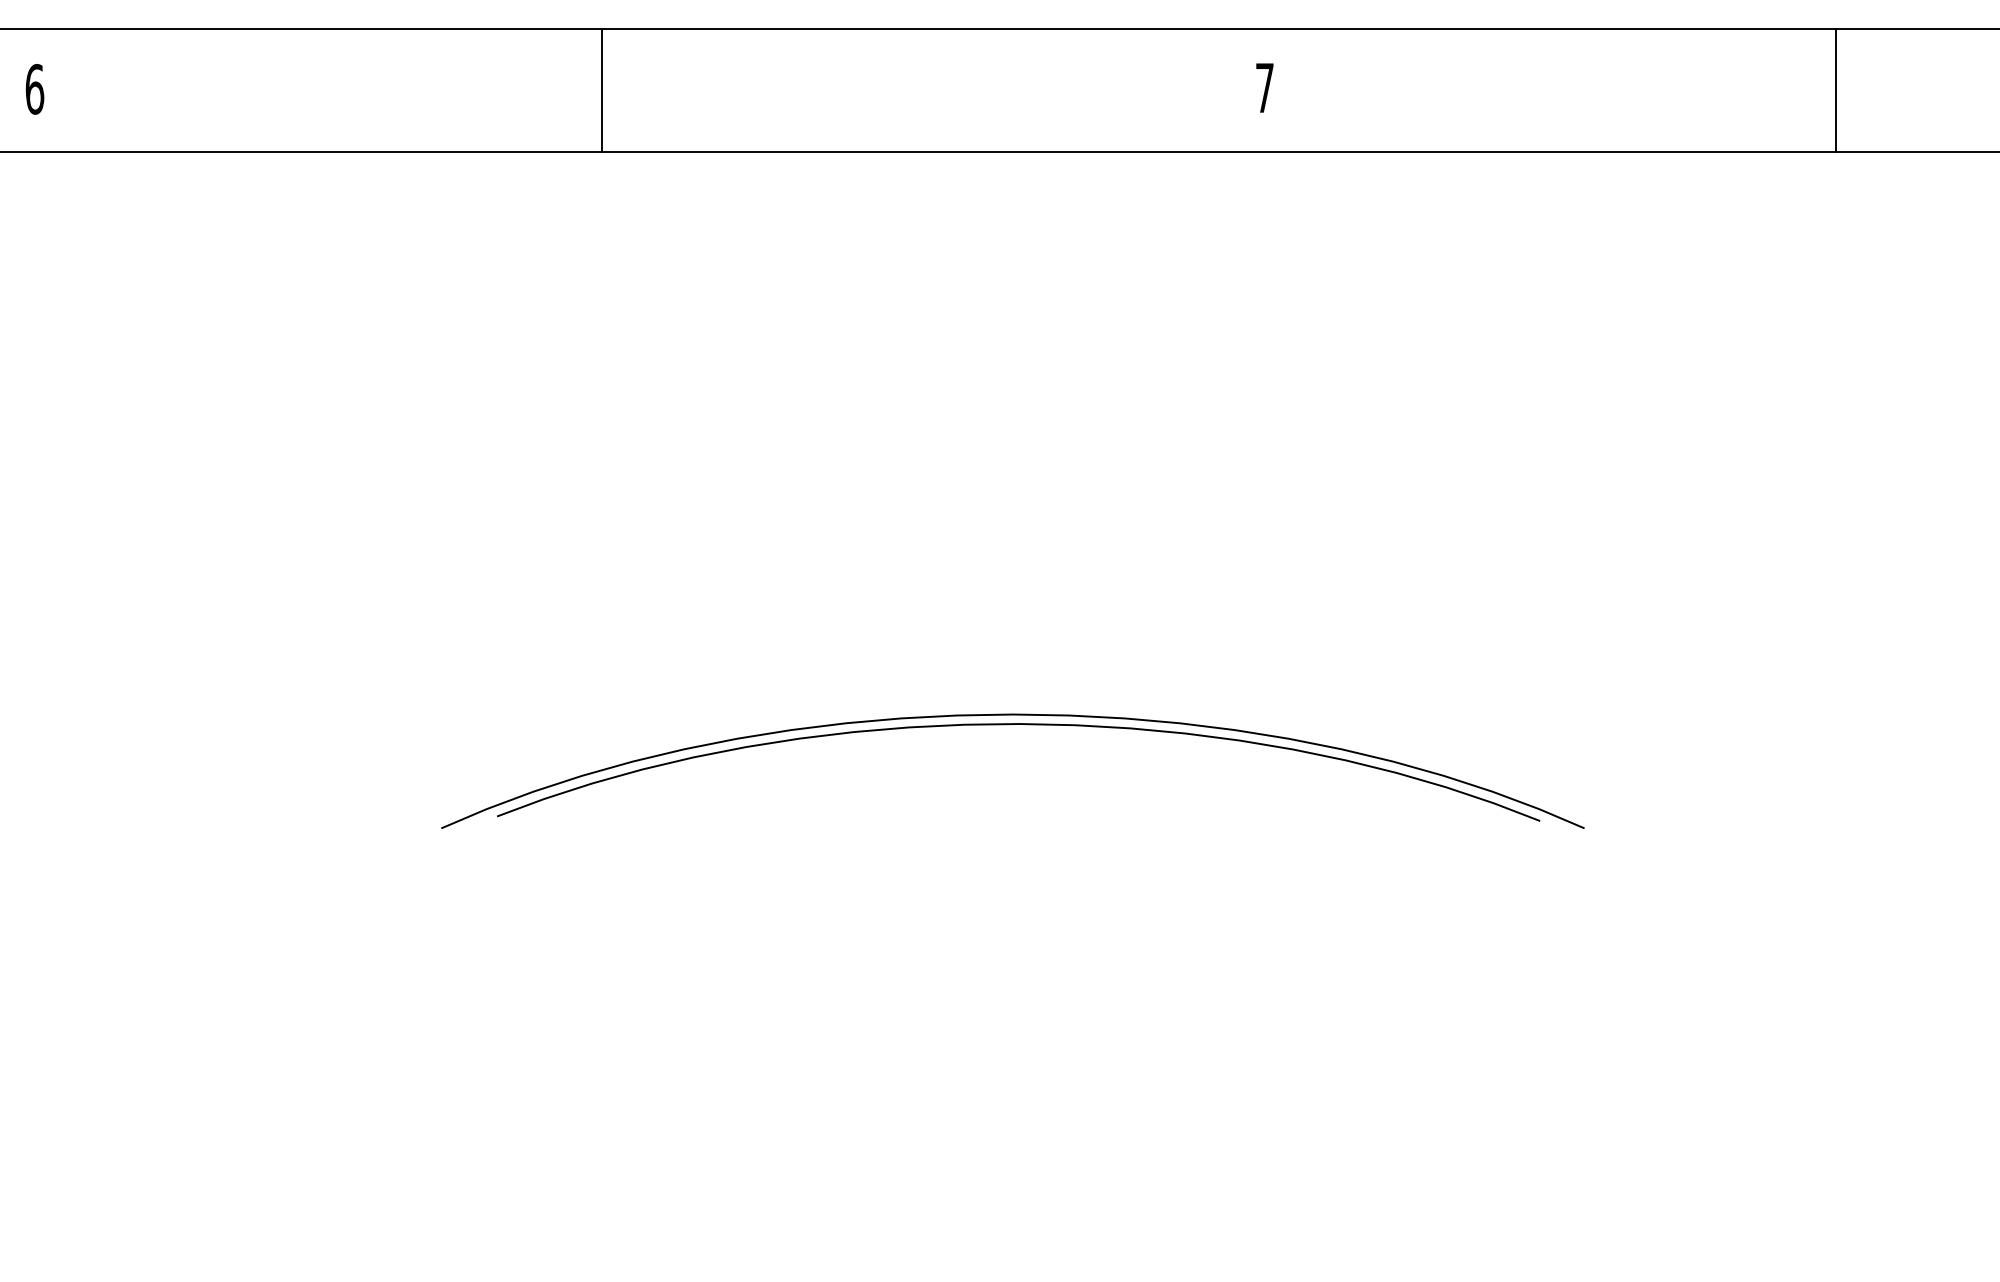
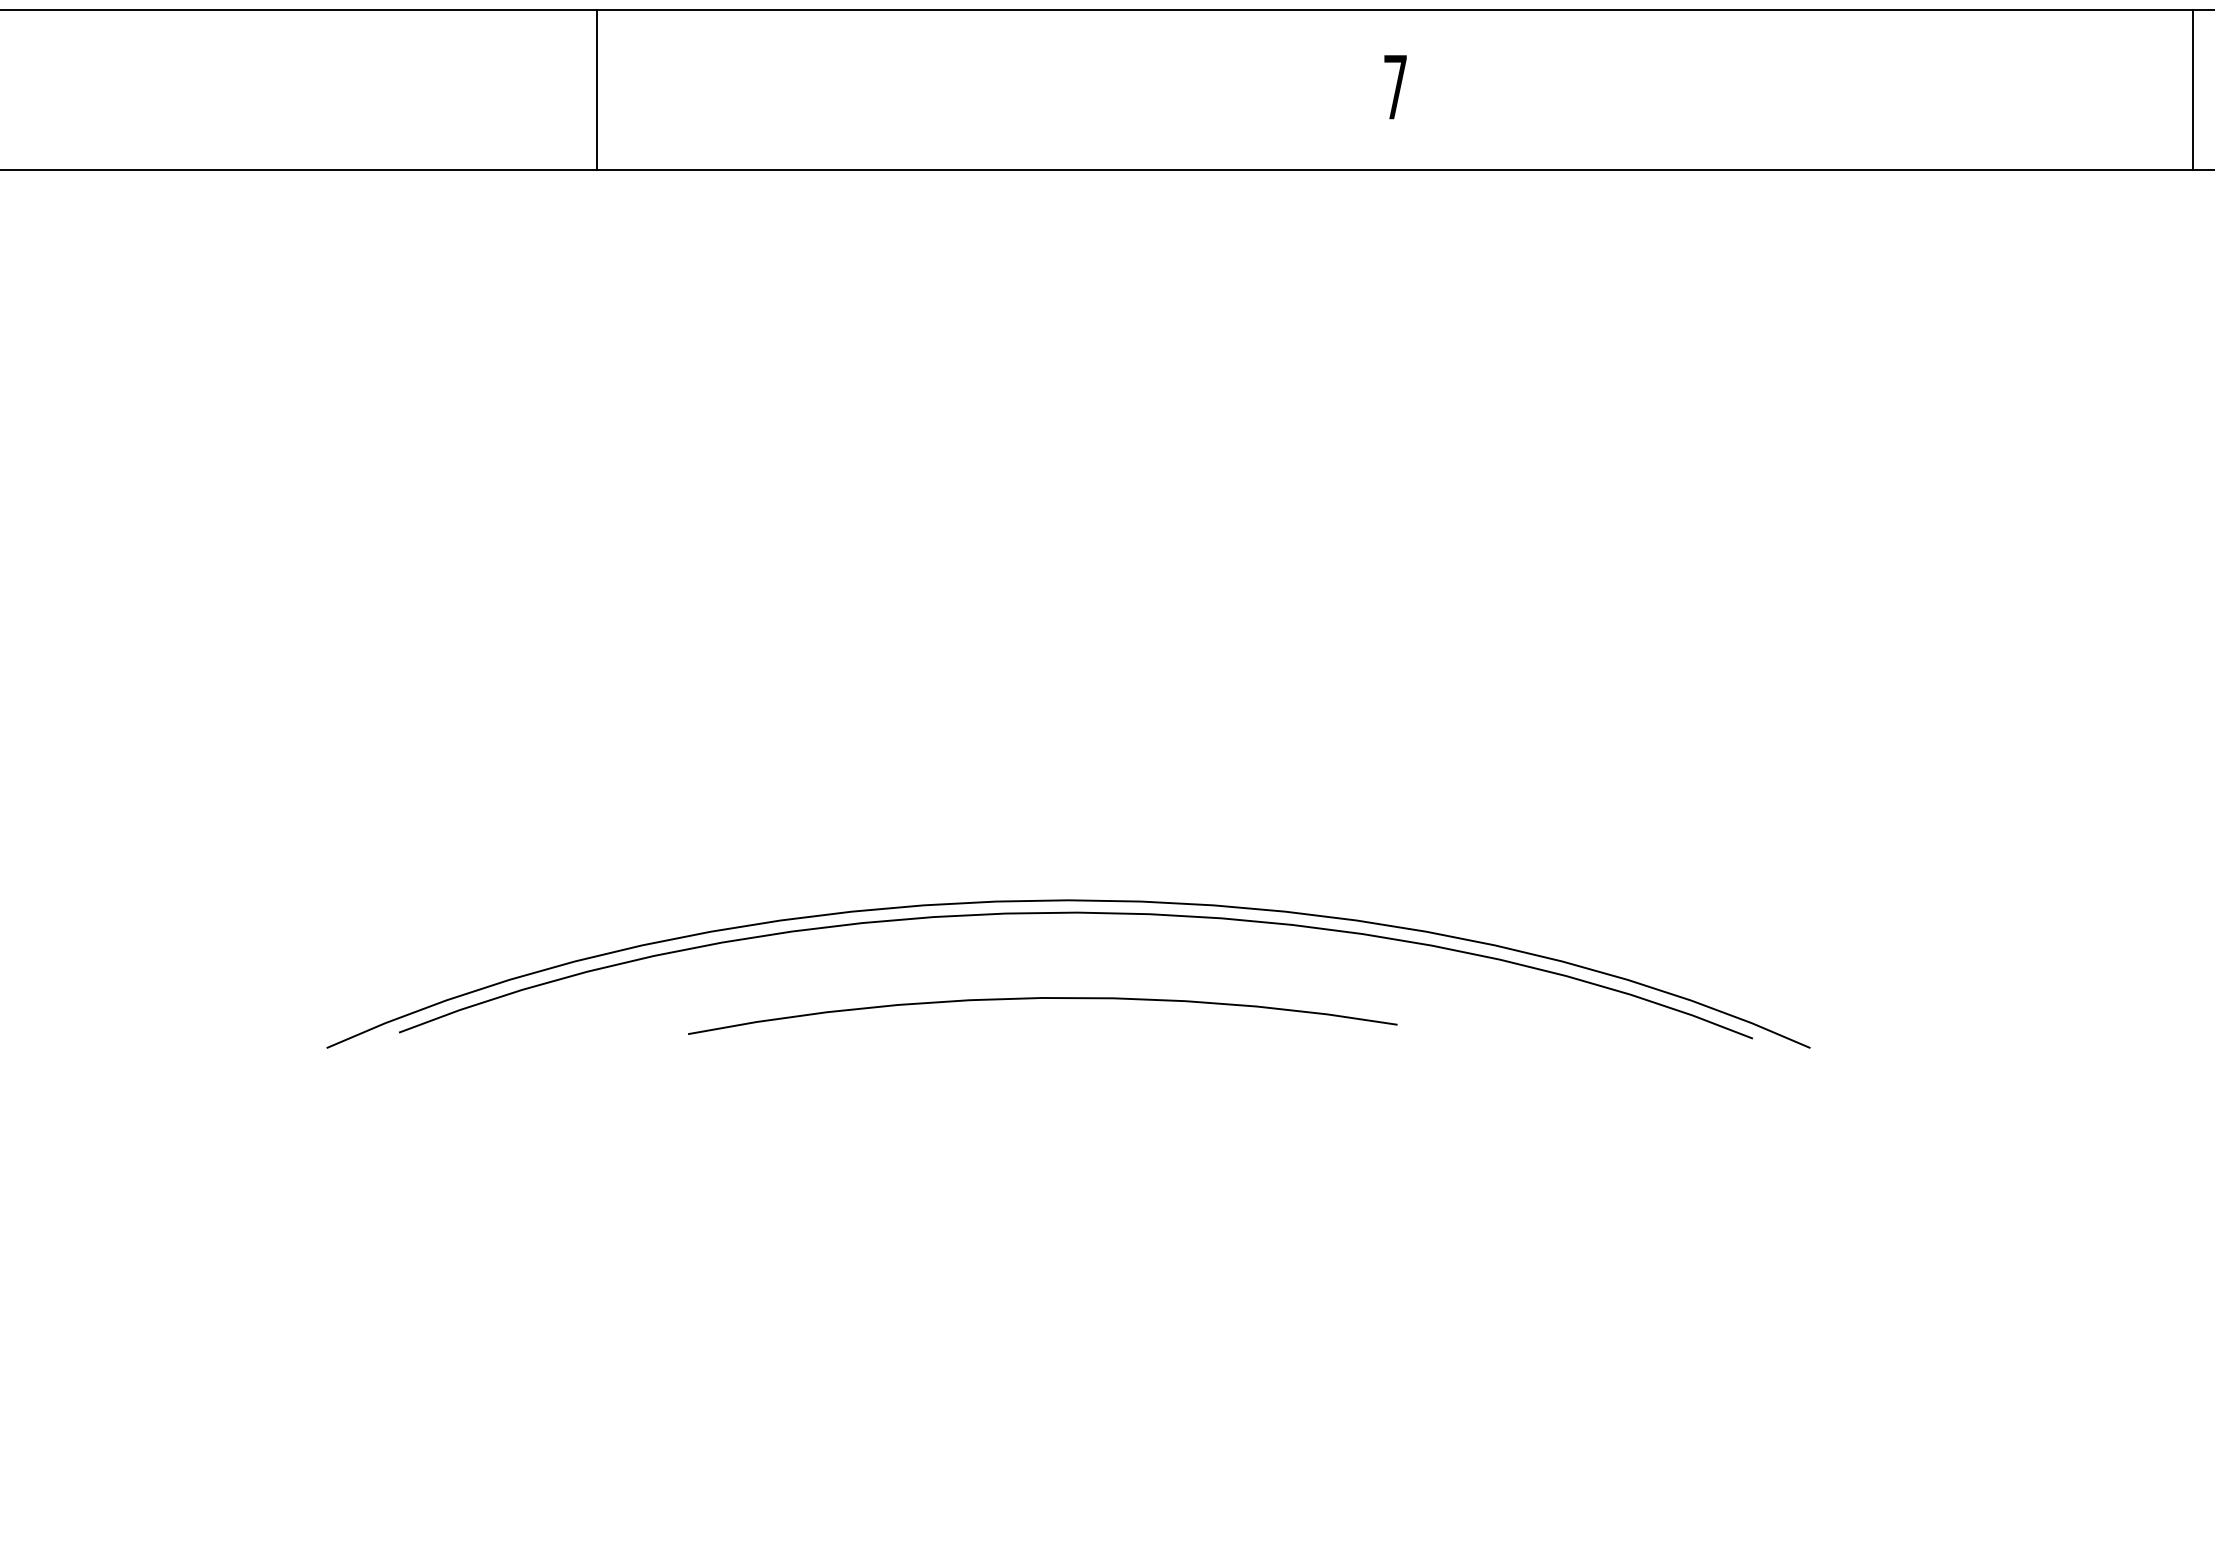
line: (602, 89) -> (596, 89), moved
line: (1835, 89) -> (2193, 89), moved
curve: (992, 790) -> (1042, 998), added

